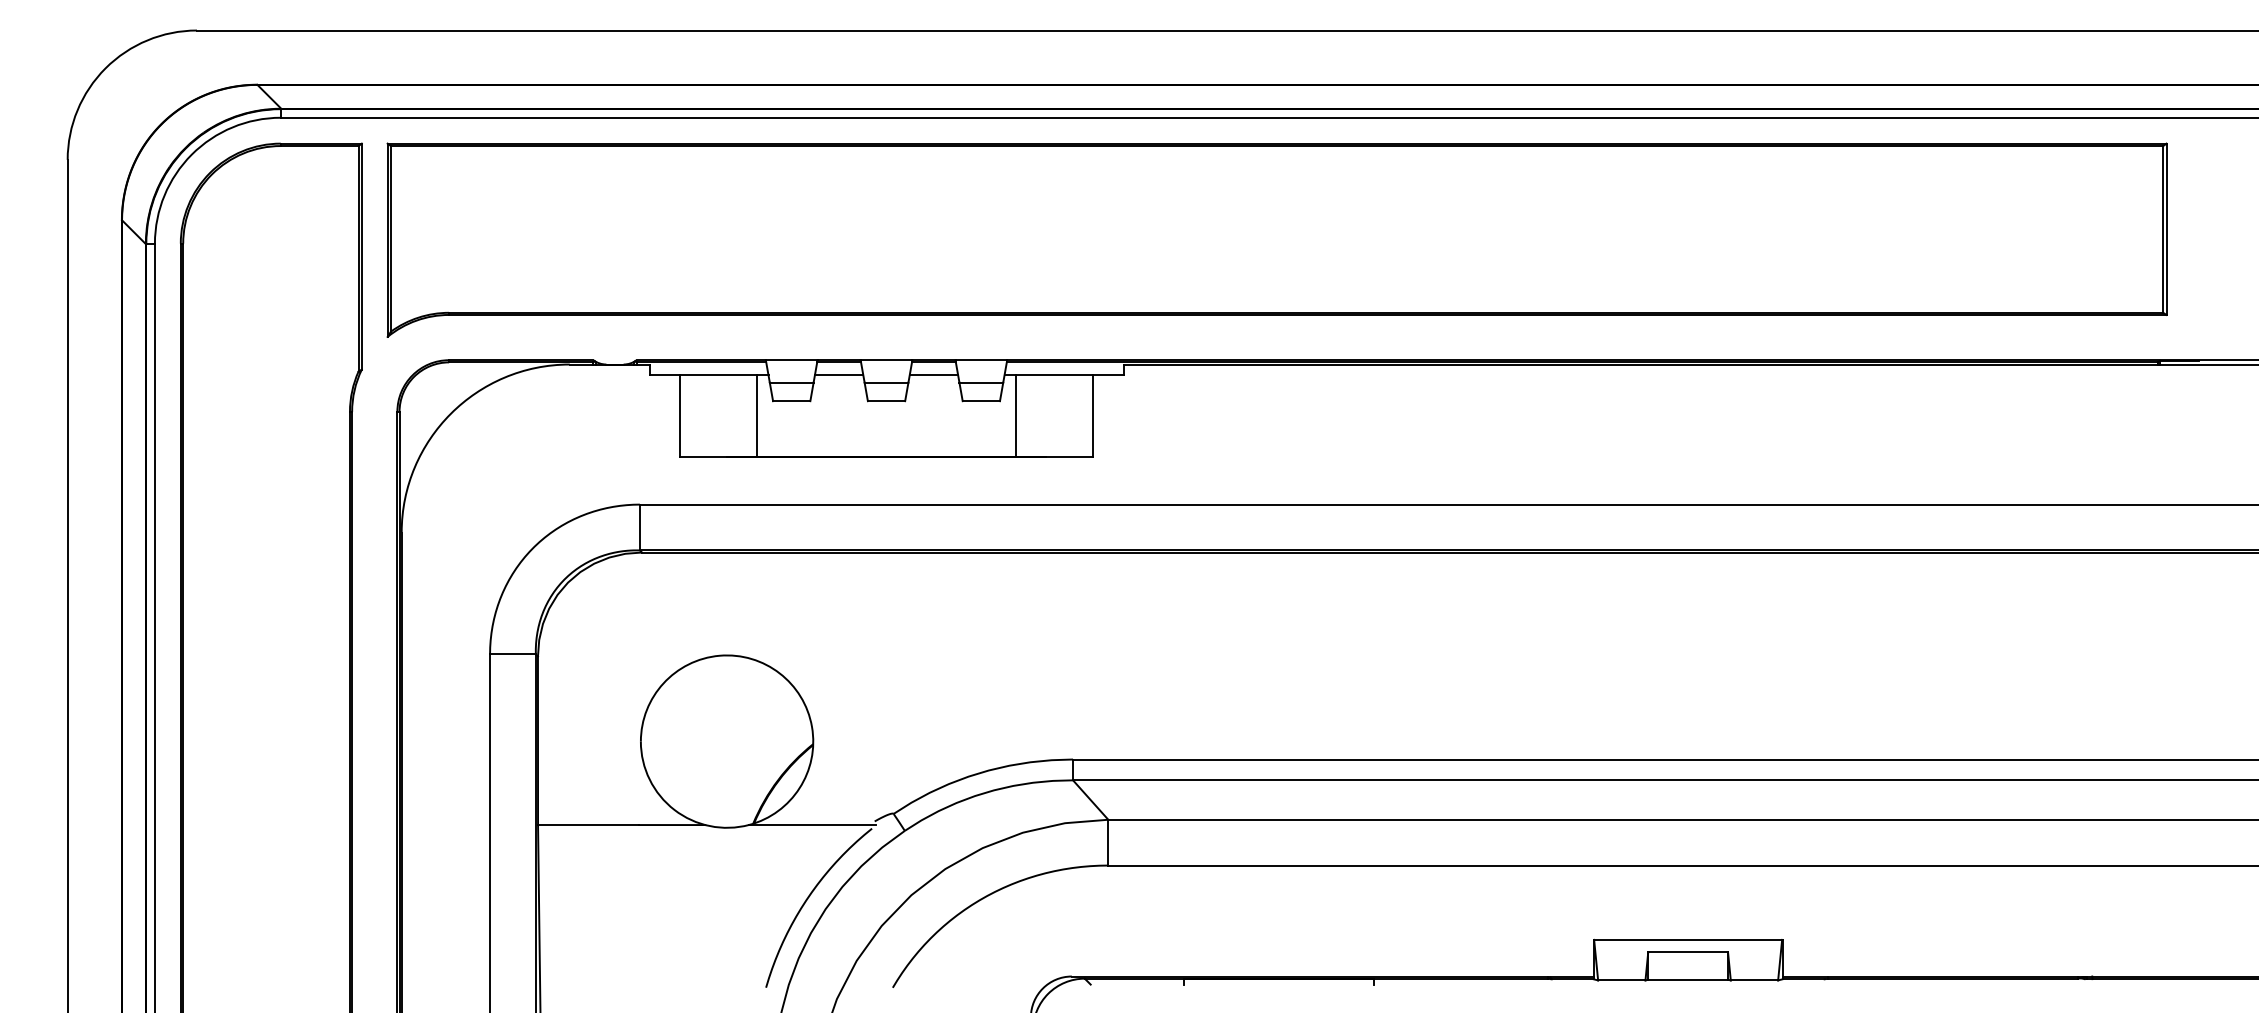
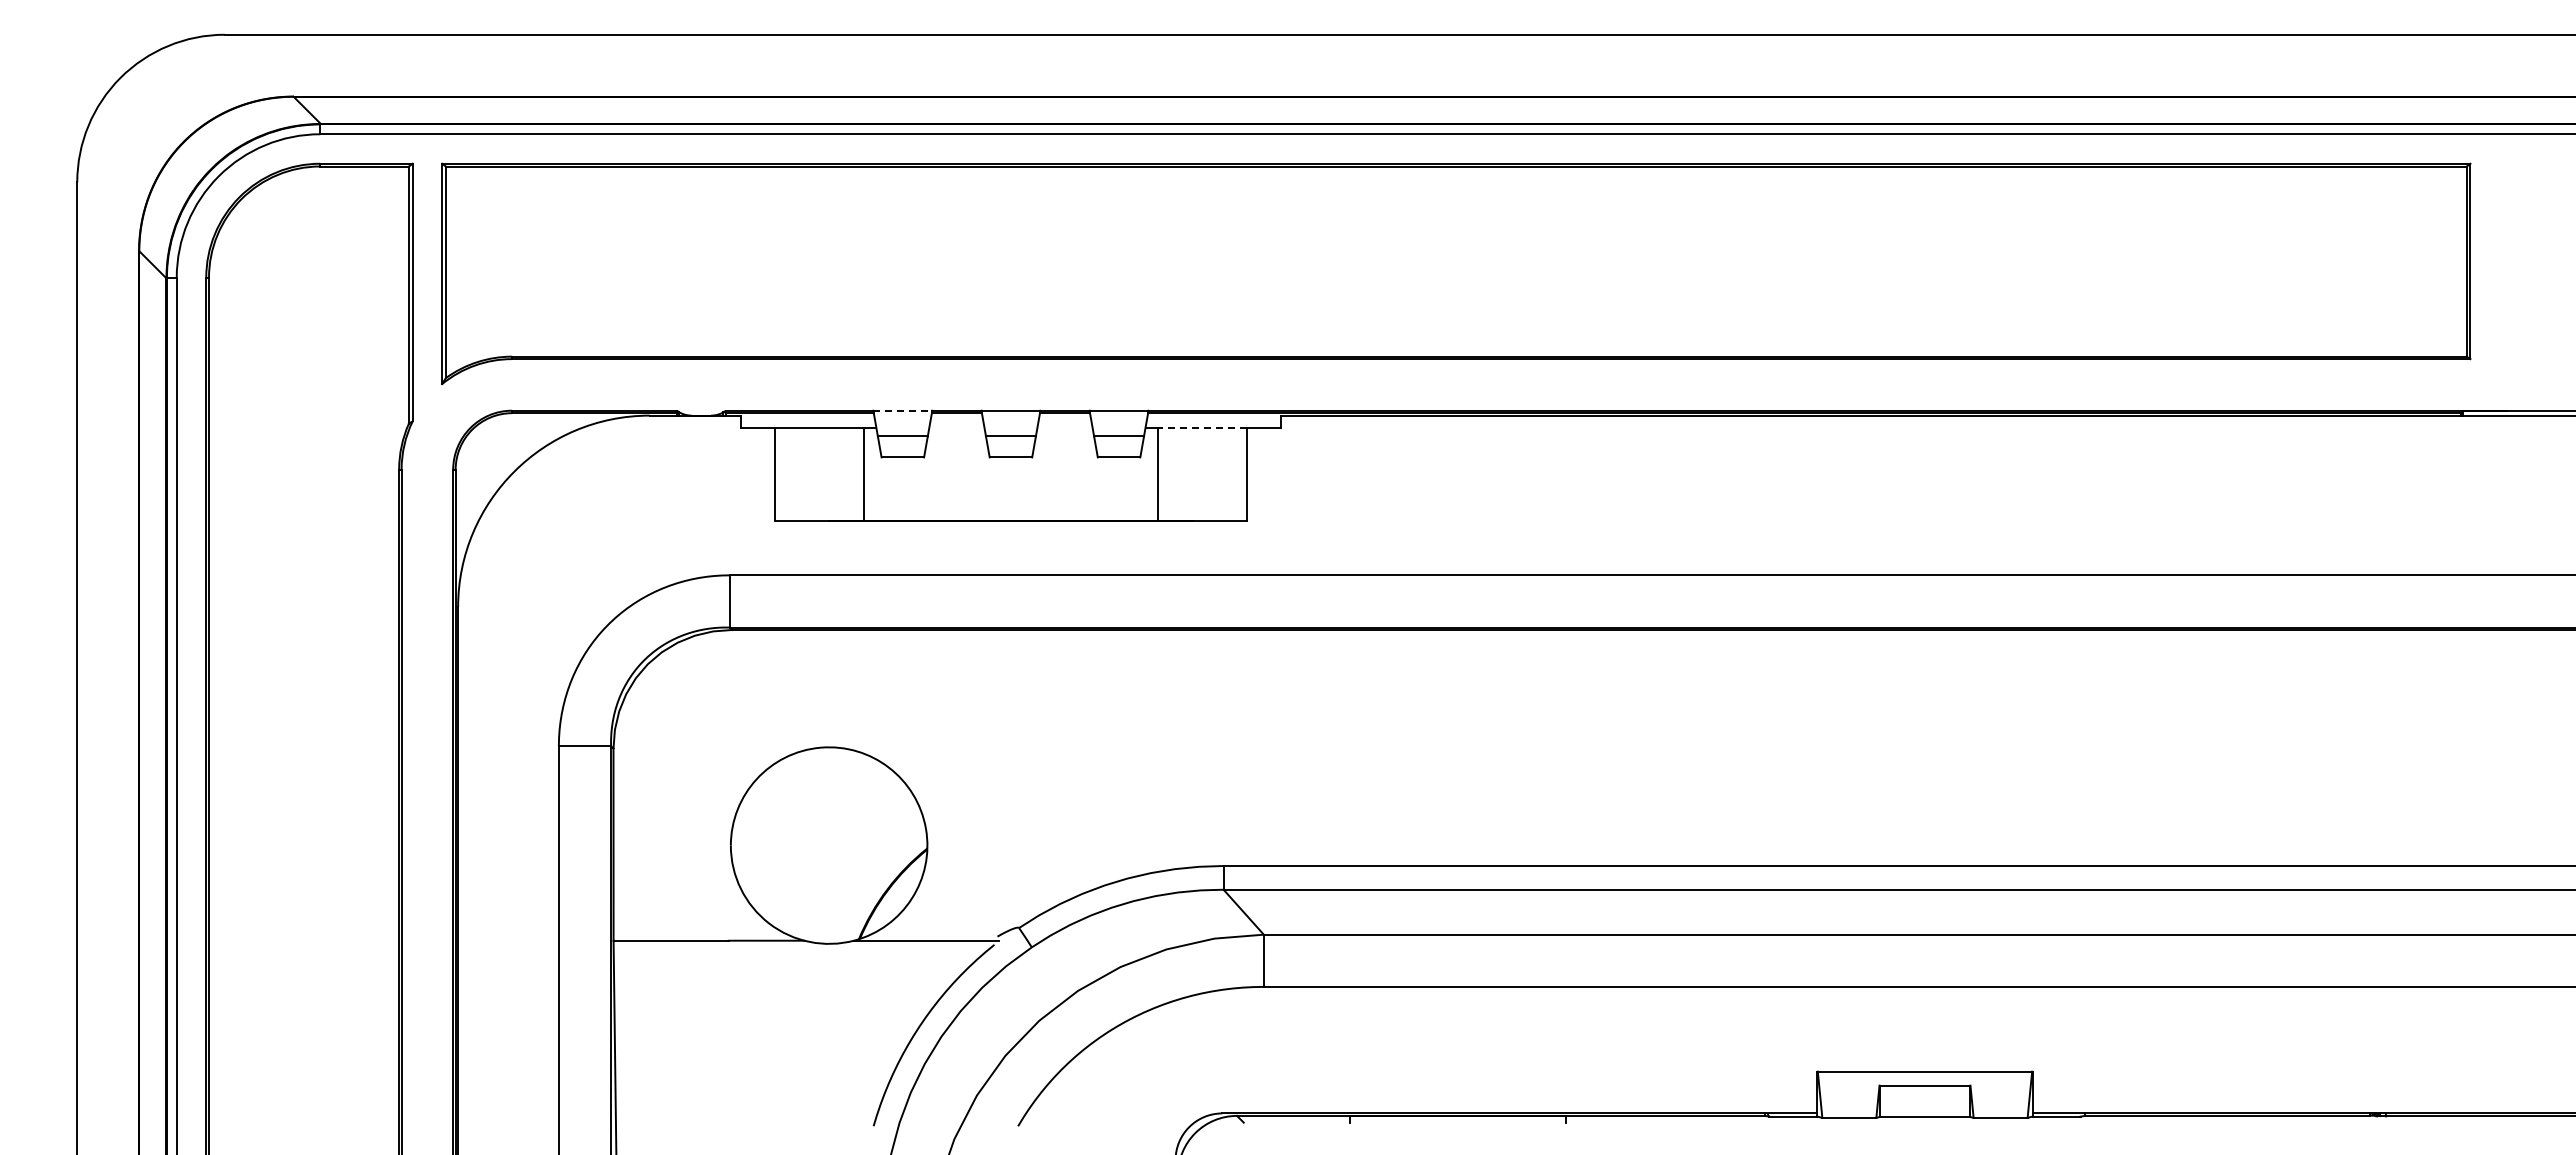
line: (792, 360) -> (903, 410), solid -> dashed
line: (838, 374) -> (956, 427), removed
line: (933, 374) -> (1064, 427), removed
line: (1054, 374) -> (1202, 427), solid -> dashed

